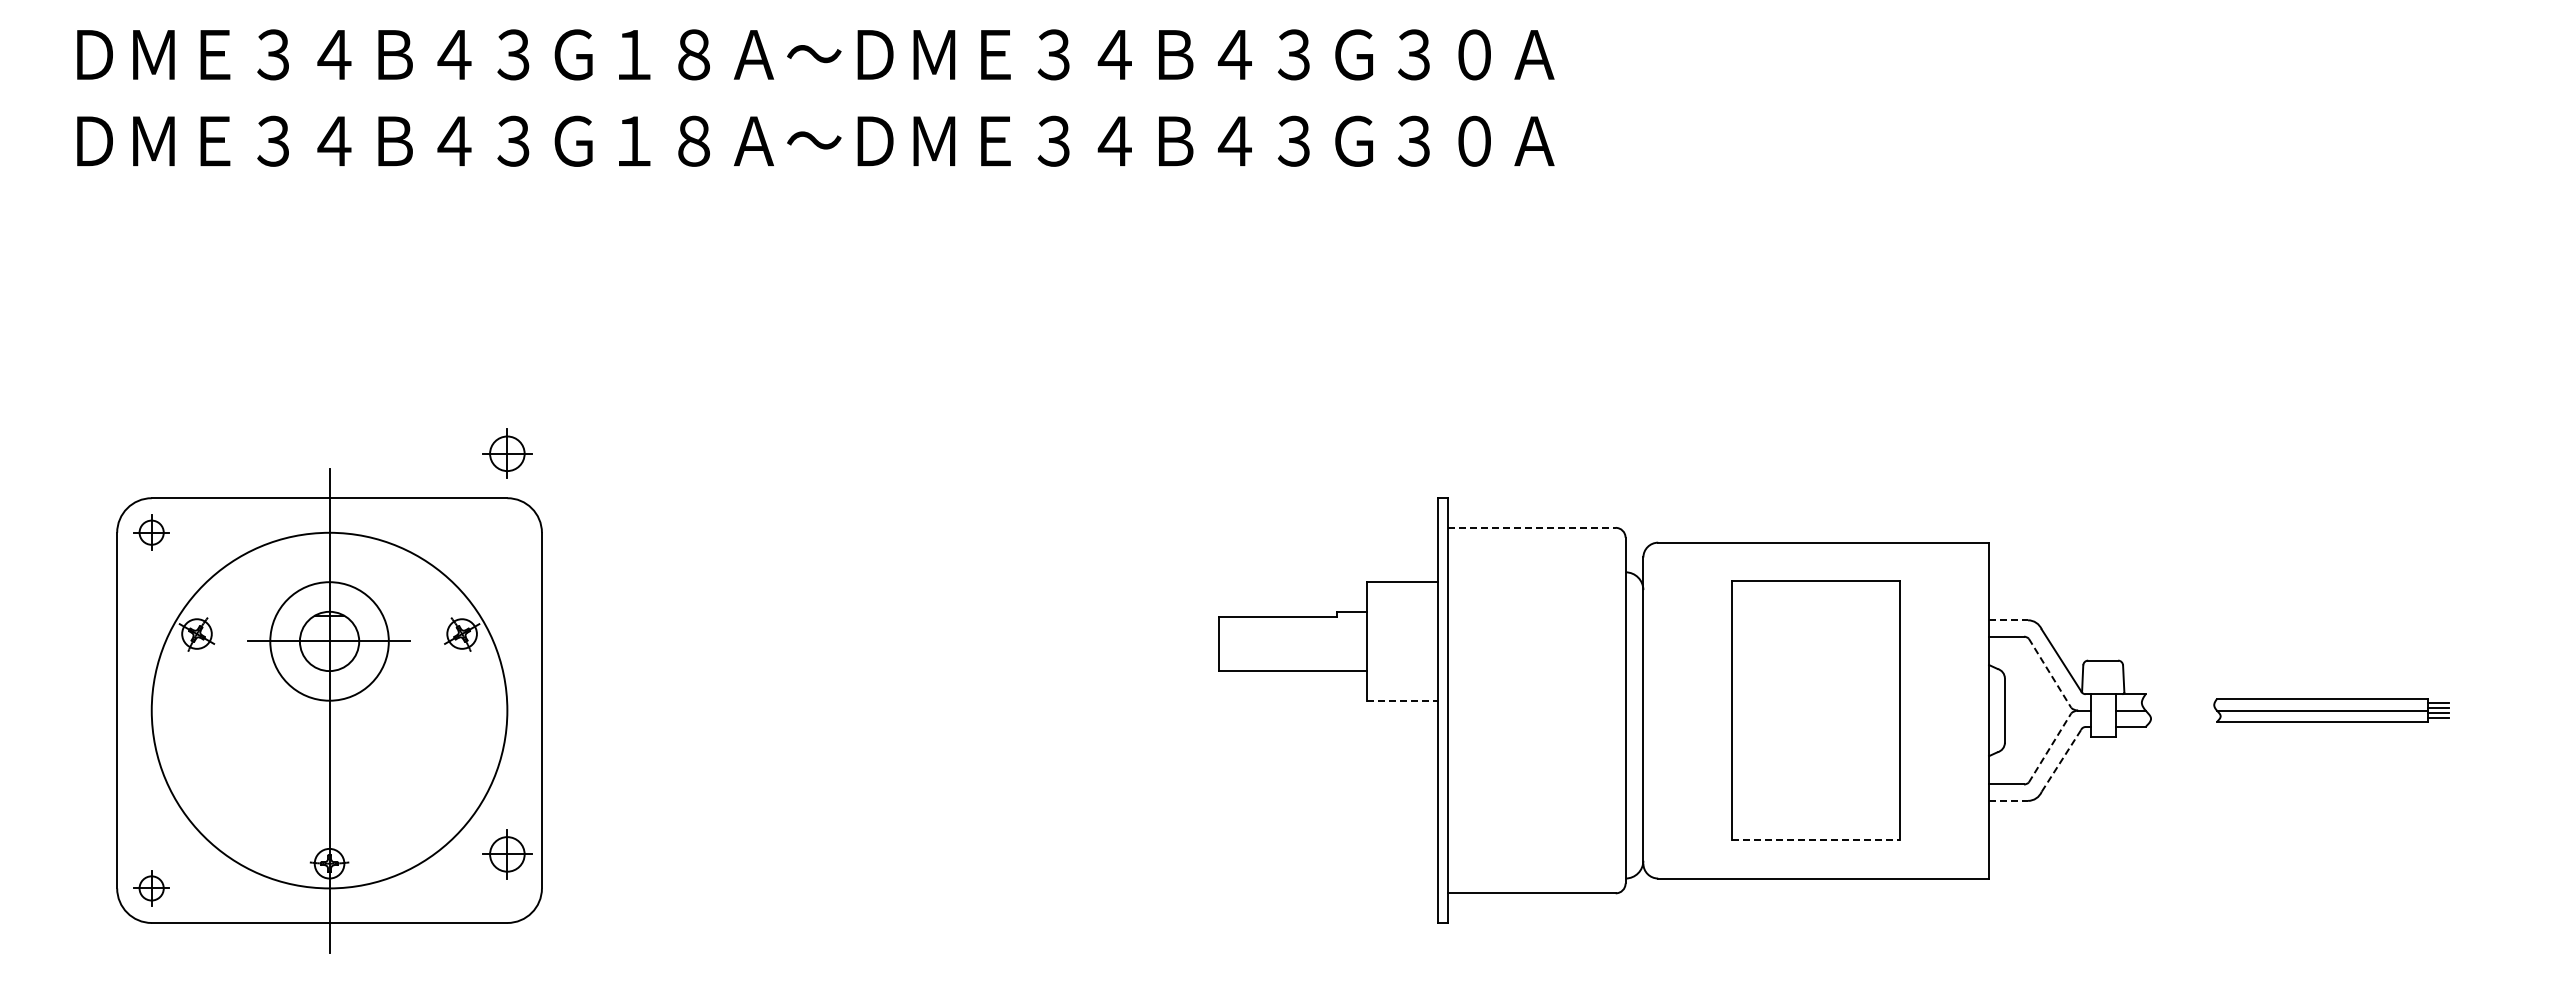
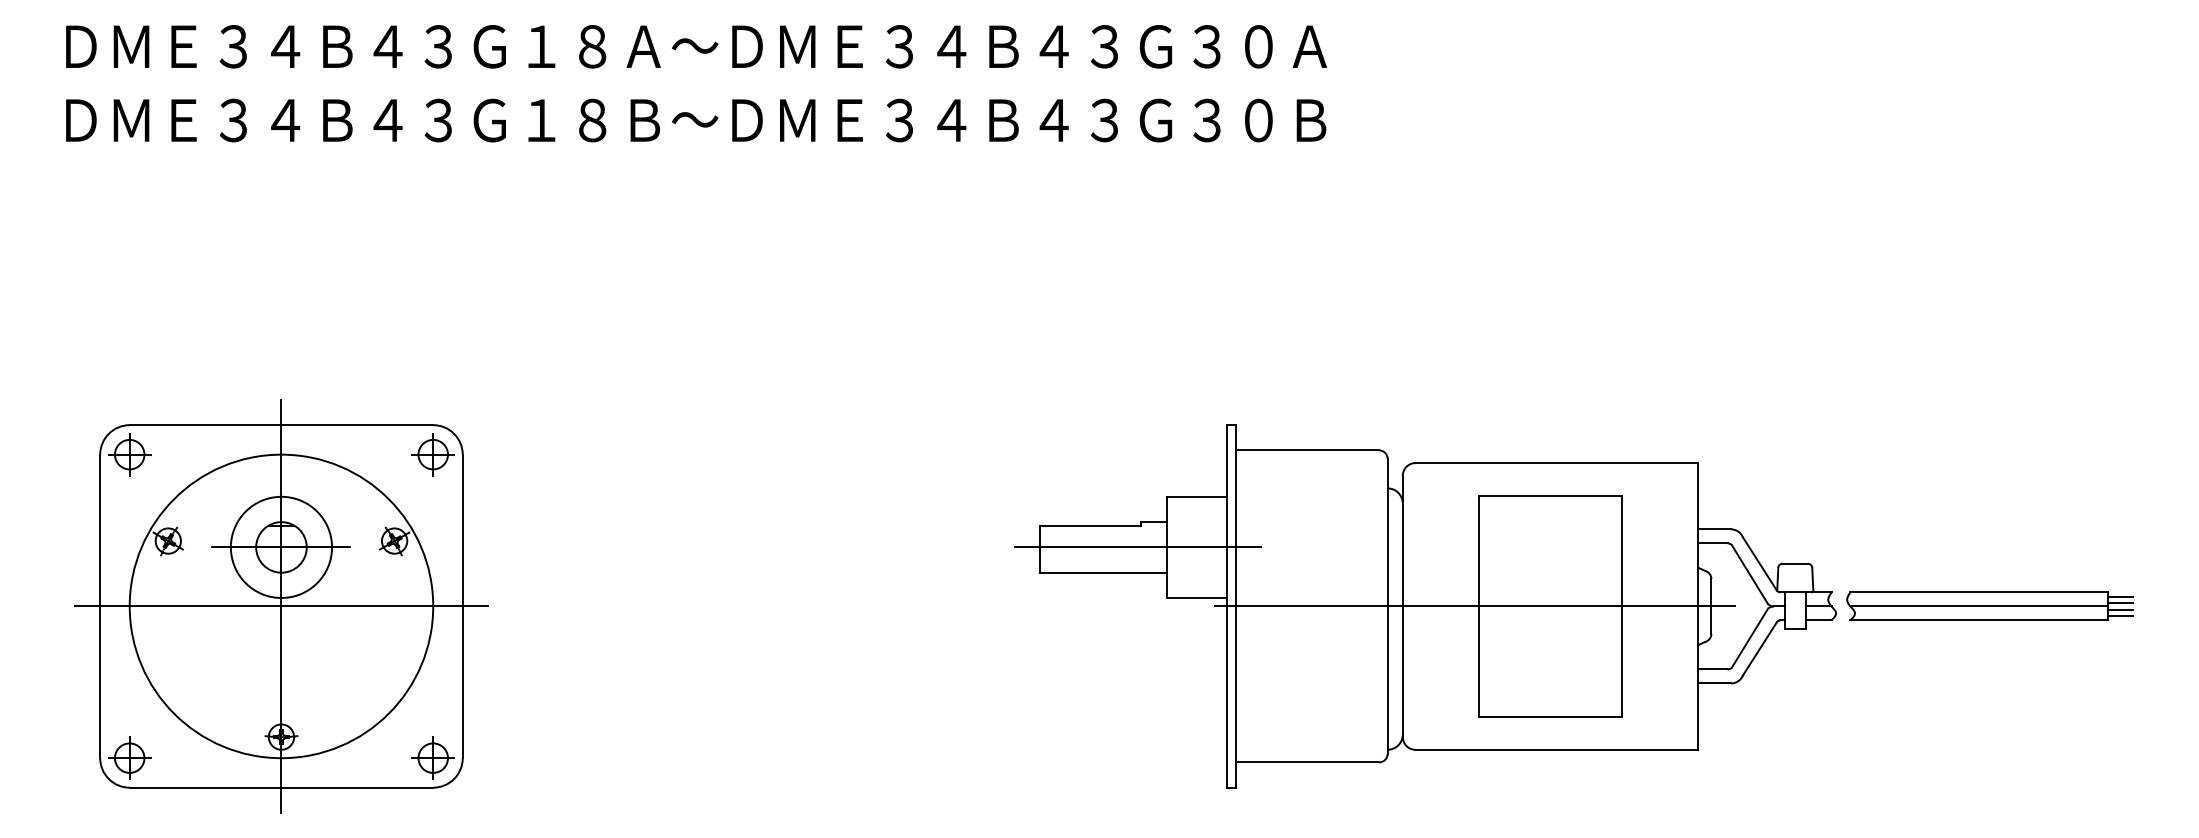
text: (1143, 141) -> (976, 120), ＤＭＥ３４Ｂ４３Ｇ１８Ａ～ＤＭＥ３４Ｂ４３Ｇ３０Ａ -> ＤＭＥ３４Ｂ４３Ｇ１８Ｂ～ＤＭＥ３４Ｂ４３Ｇ３０Ｂ
part: (507, 453) -> (433, 454), moved
line: (1531, 527) -> (1307, 450), dashed -> solid
part: (151, 532) -> (129, 454), size x1.43
line: (2009, 620) -> (1715, 529), dashed -> solid
line: (1332, 641) -> (1137, 547), added
line: (2050, 673) -> (1750, 574), dashed -> solid
line: (1402, 700) -> (1197, 597), dashed -> solid
line: (329, 710) -> (281, 606), added
line: (1727, 710) -> (1474, 606), added
part: (2331, 710) -> (1990, 606), size x1.43
line: (2050, 747) -> (1750, 637), dashed -> solid
line: (2061, 760) -> (1759, 649), dashed -> solid
line: (2009, 800) -> (1715, 683), dashed -> solid
line: (1816, 840) -> (1550, 717), dashed -> solid
part: (507, 854) -> (433, 758), moved
part: (151, 888) -> (129, 758), size x1.43

